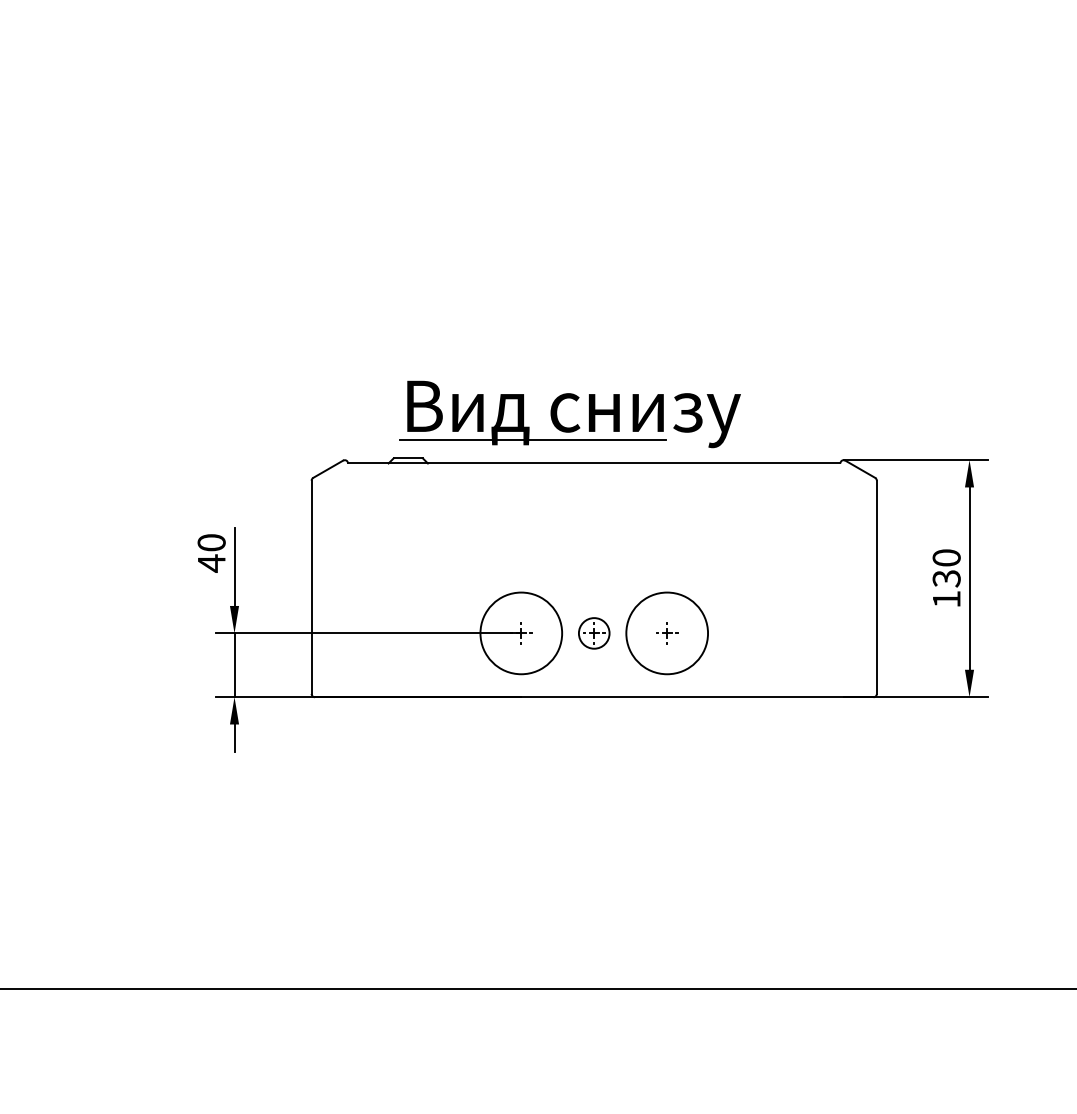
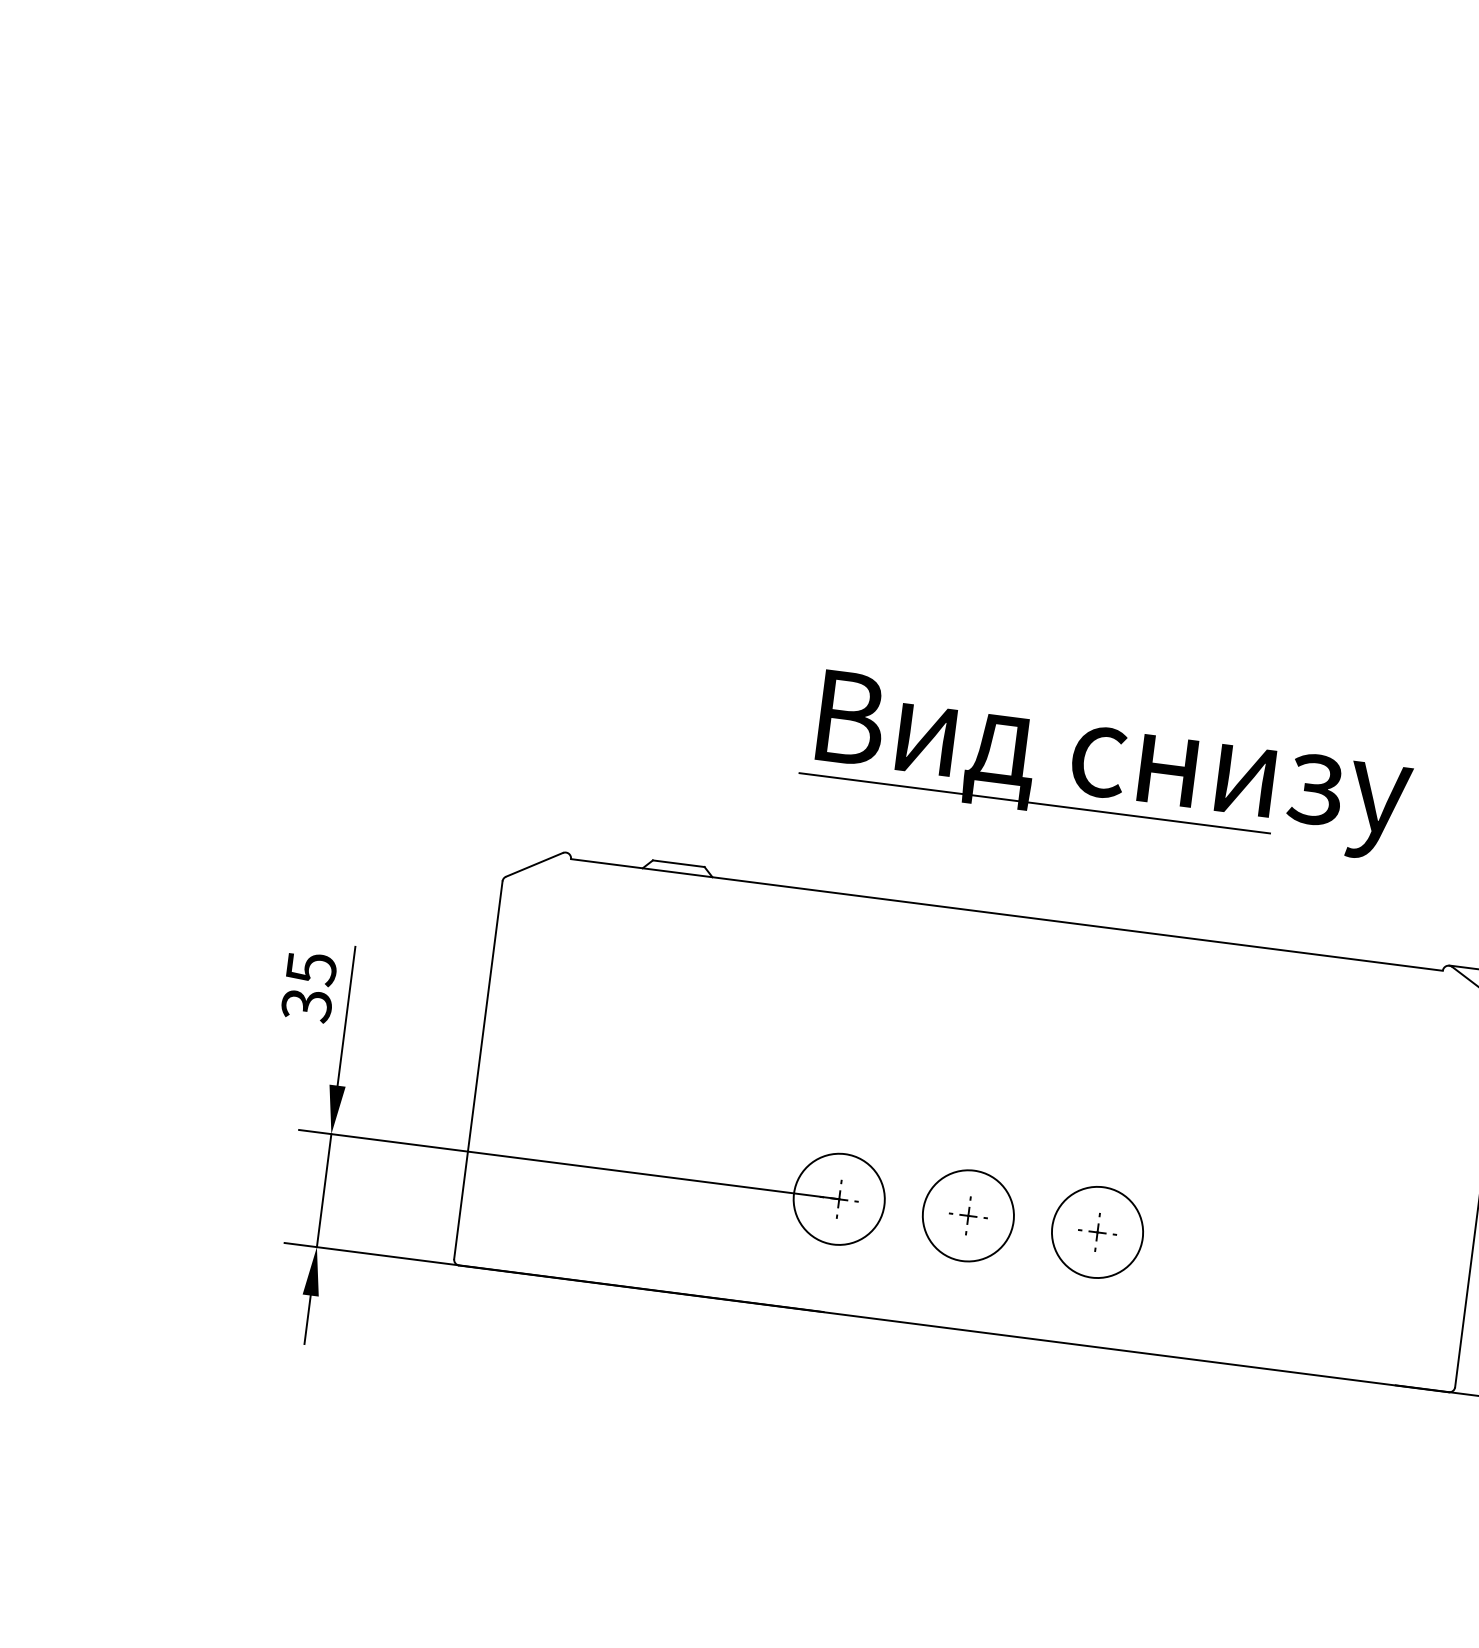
part: (557, 414) -> (1084, 762), moved
text: (211, 553) -> (308, 987), 40 -> 35
circle: (520, 632) -> (837, 1197), size x0.62
circle: (593, 632) -> (967, 1214), size x1.67
circle: (666, 632) -> (1096, 1230), size x0.62

